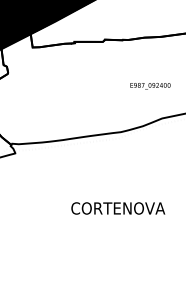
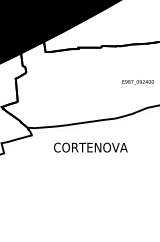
text: (117, 208) -> (90, 147), moved

